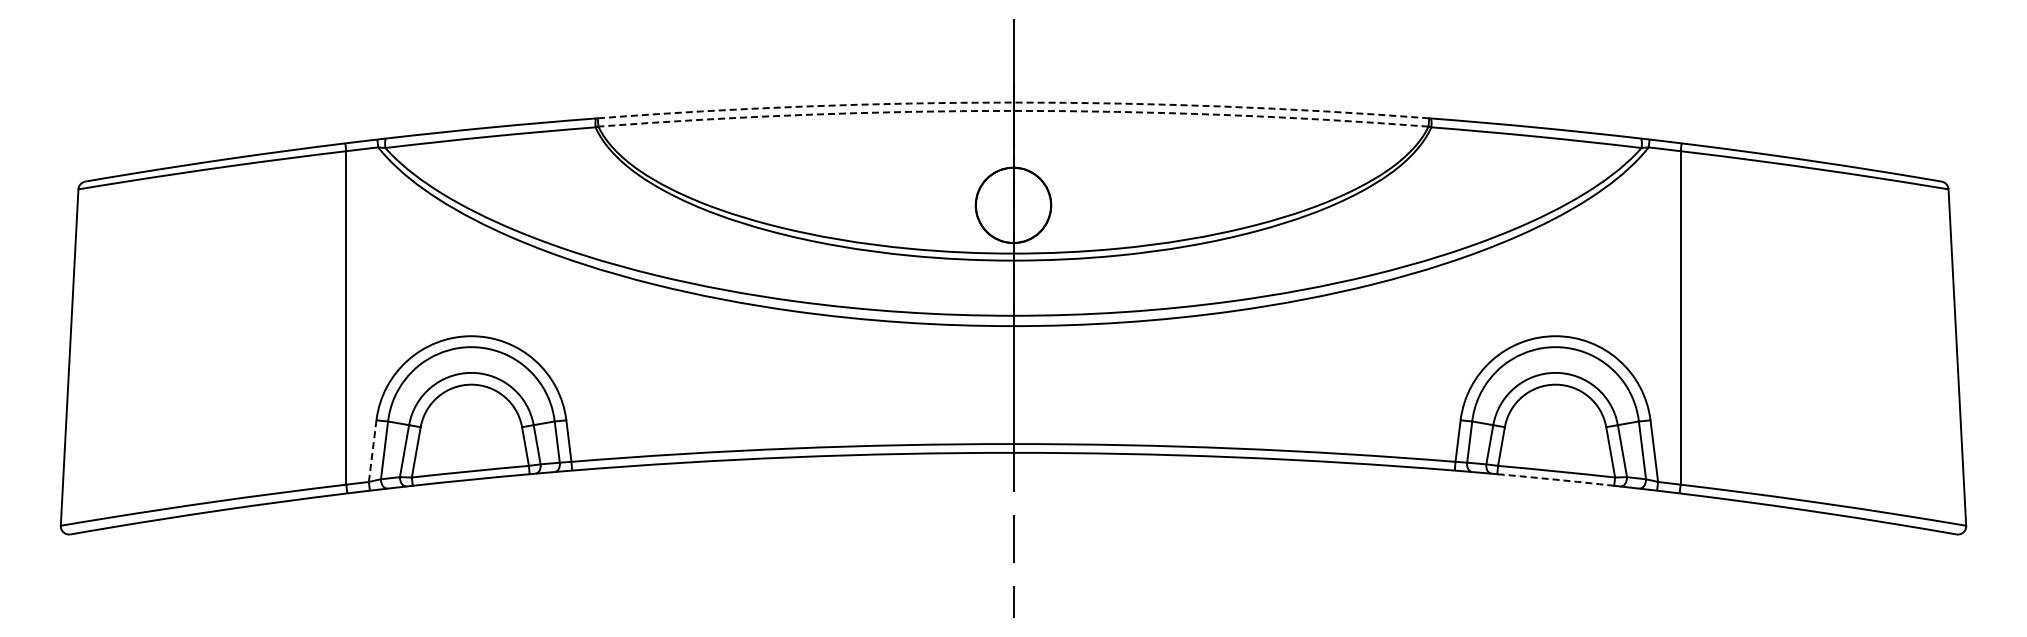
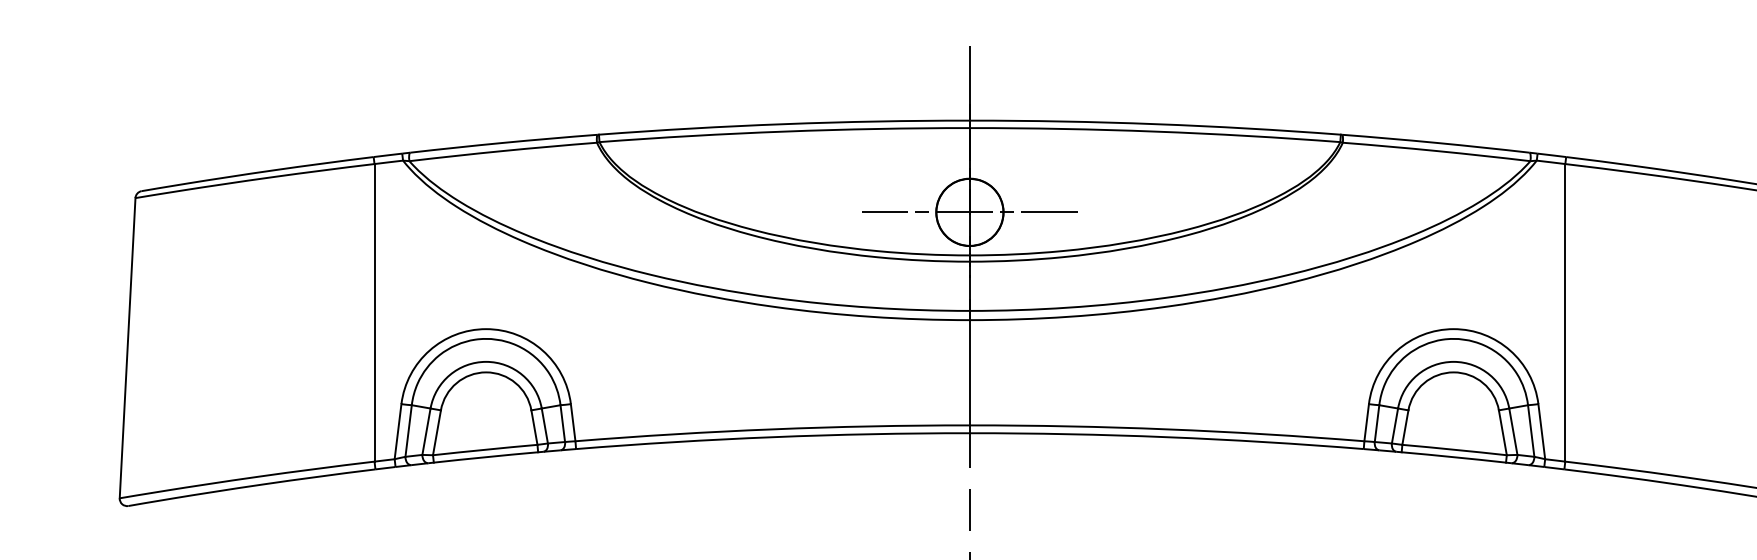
arc: (1013, 102) -> (969, 120), dashed -> solid
arc: (1013, 110) -> (969, 127), dashed -> solid
line: (1013, 205) -> (969, 212), added
line: (372, 451) -> (397, 432), dashed -> solid
arc: (1555, 479) -> (1453, 457), dashed -> solid

